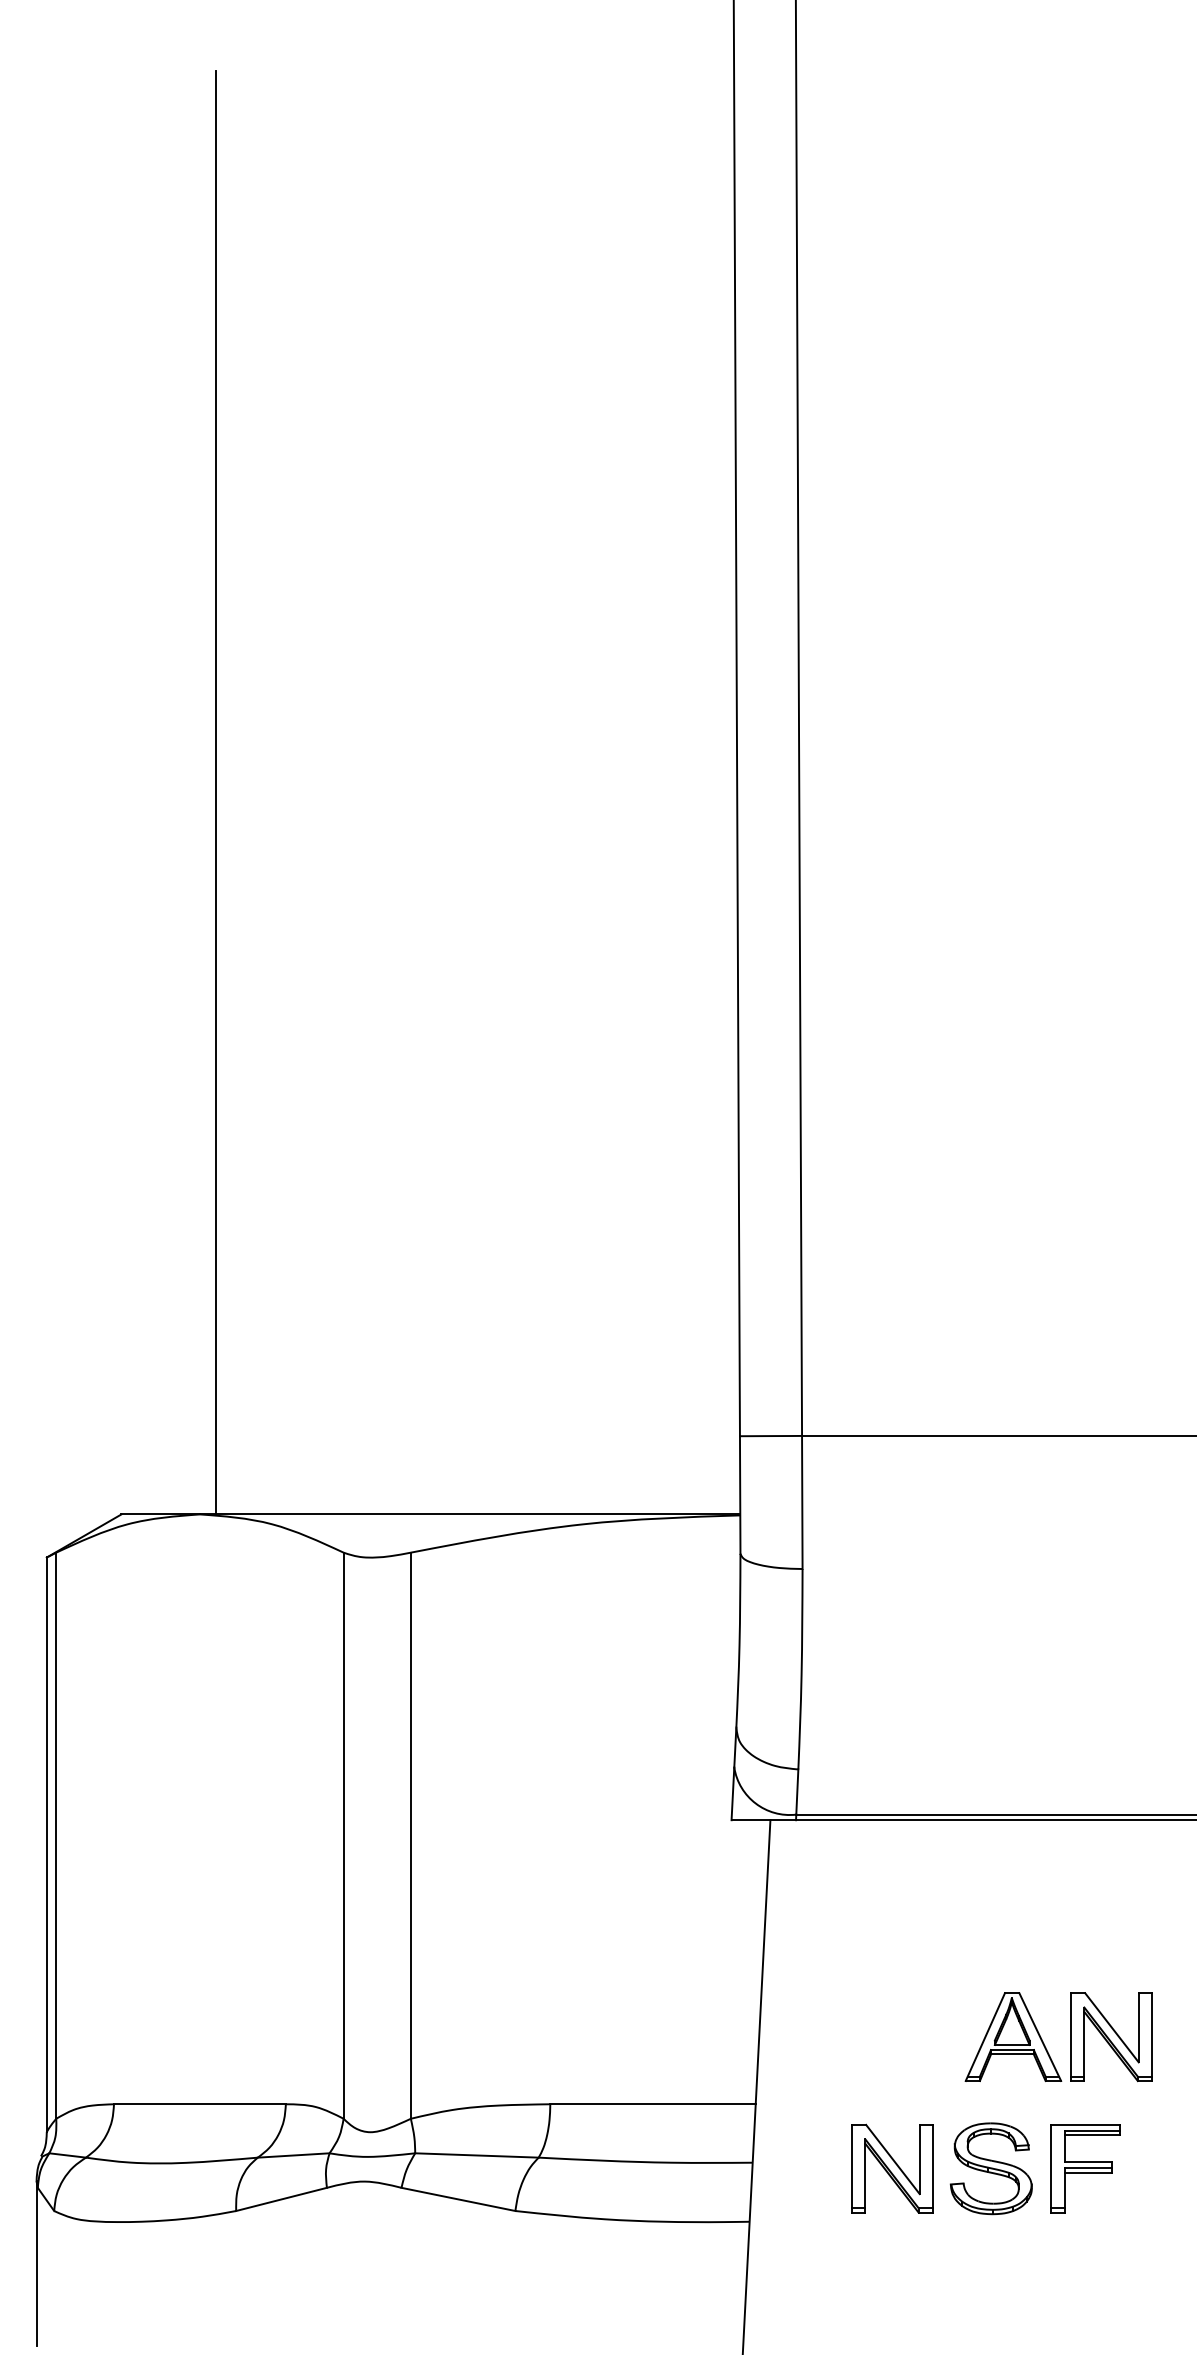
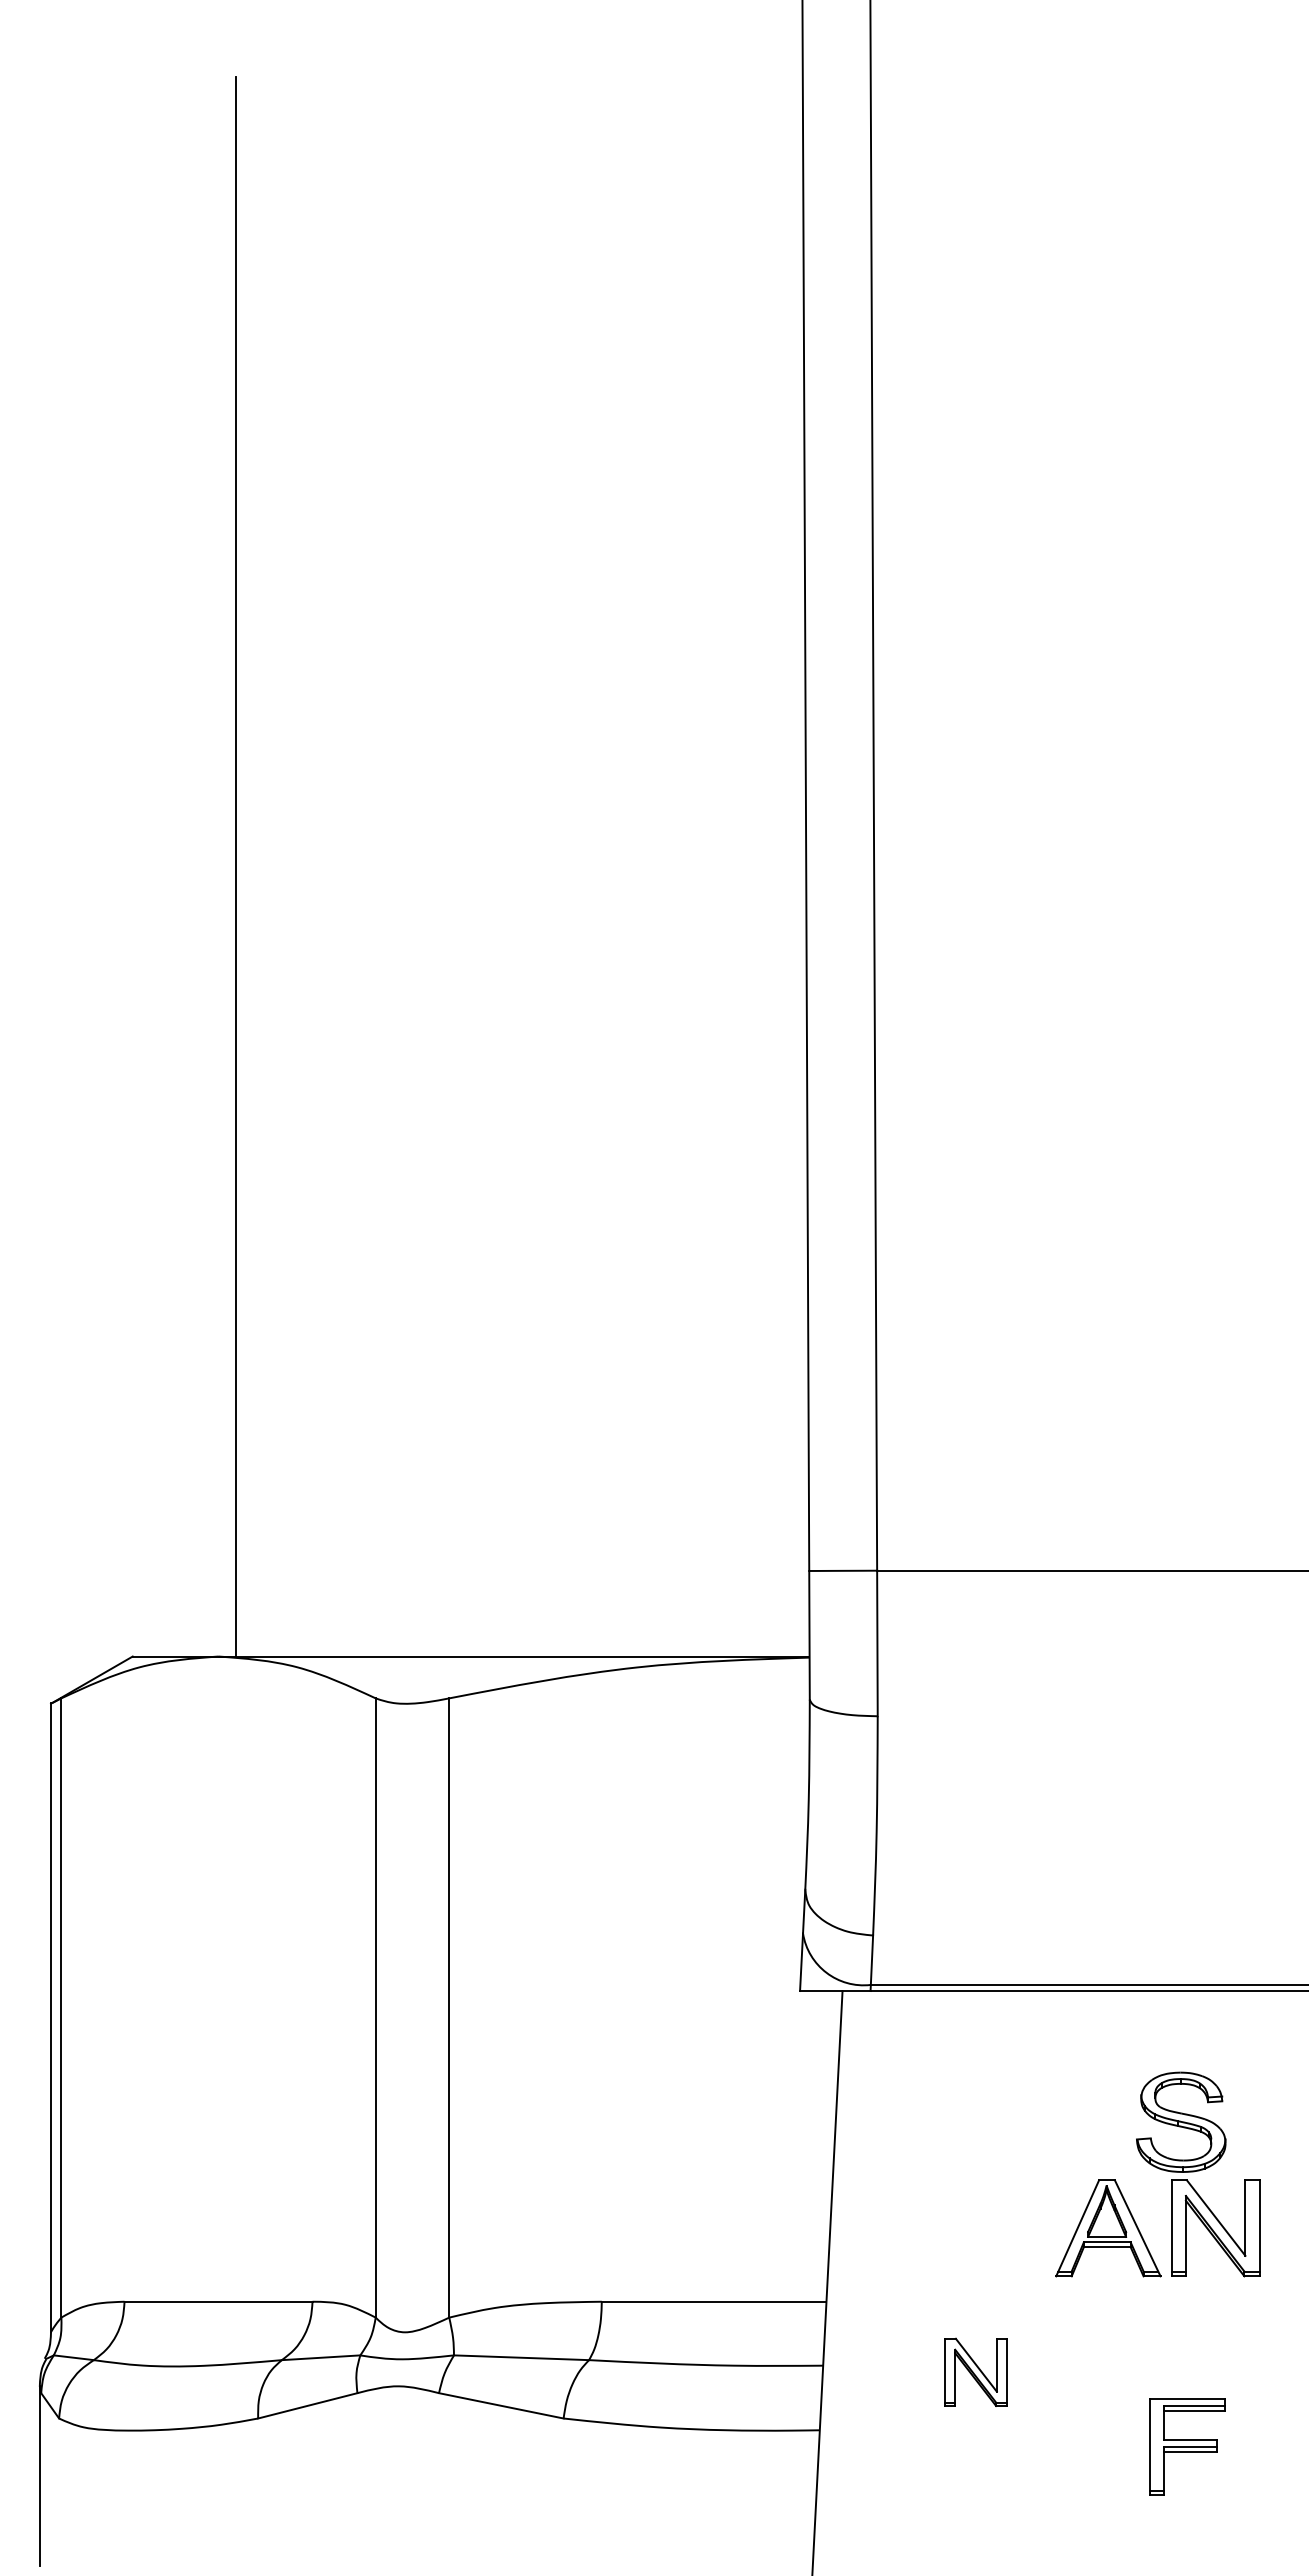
part: (891, 2168) -> (975, 2372), size x0.7
part: (991, 2168) -> (1181, 2121), moved
part: (1085, 2168) -> (1187, 2446), moved

